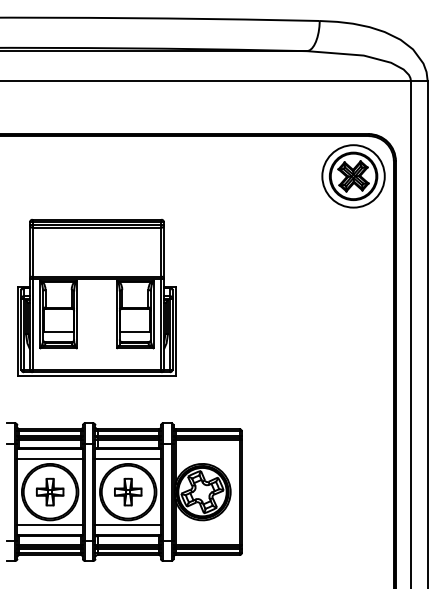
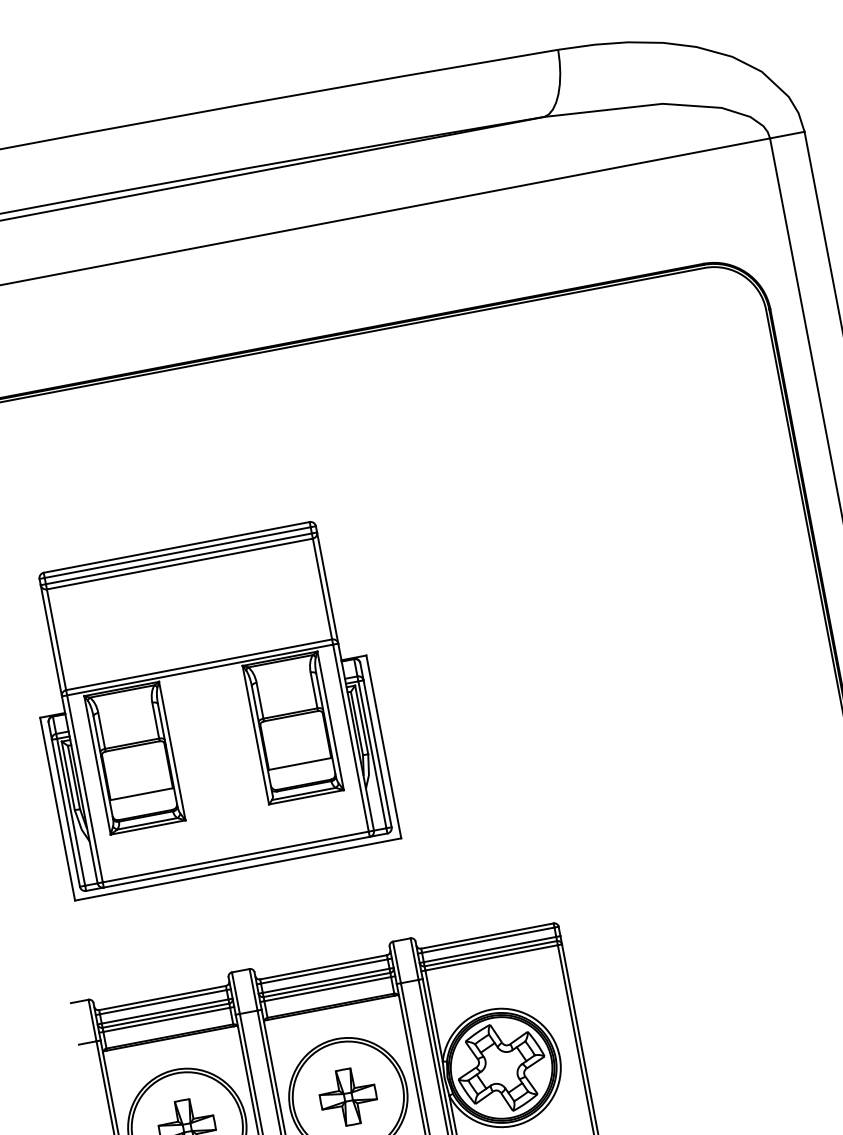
part: (353, 176) -> (688, 357), removed
line: (49, 458) -> (172, 1058), removed
line: (127, 458) -> (333, 1028), removed

